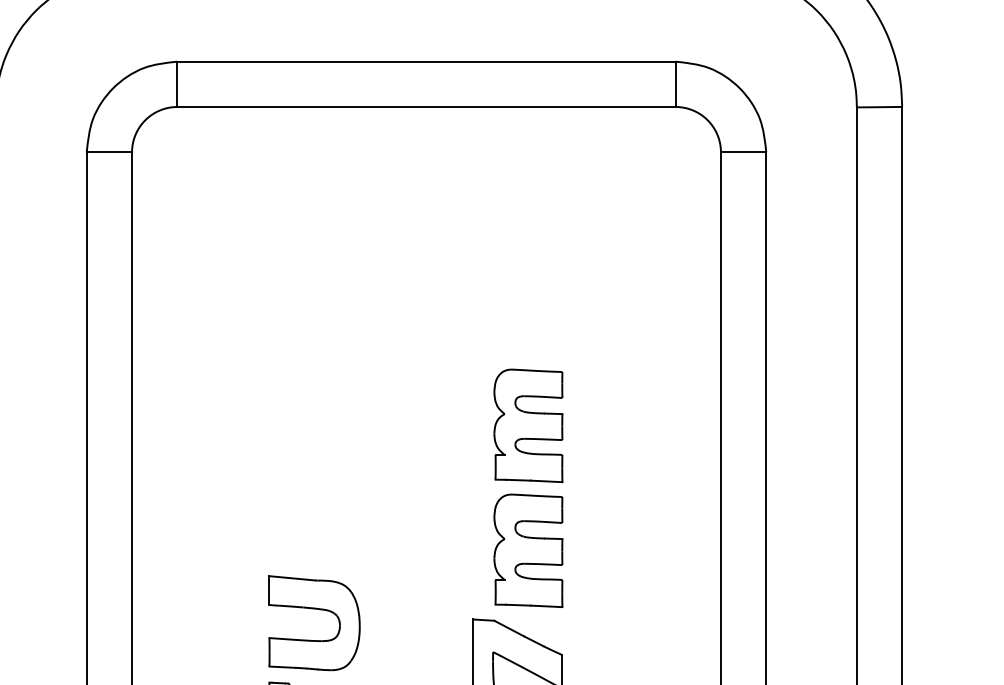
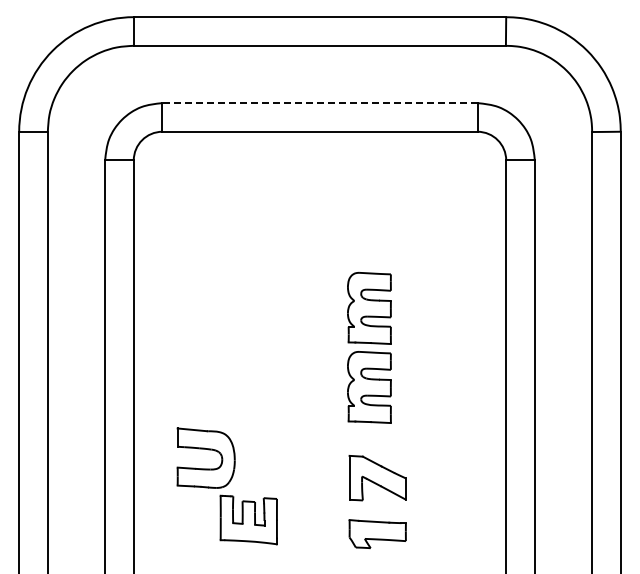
line: (427, 62) -> (320, 103), solid -> dashed
part: (528, 487) -> (369, 347), moved
part: (318, 611) -> (208, 450), moved

